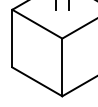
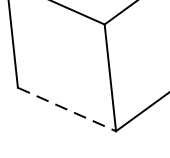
line: (37, 81) -> (67, 108), solid -> dashed

